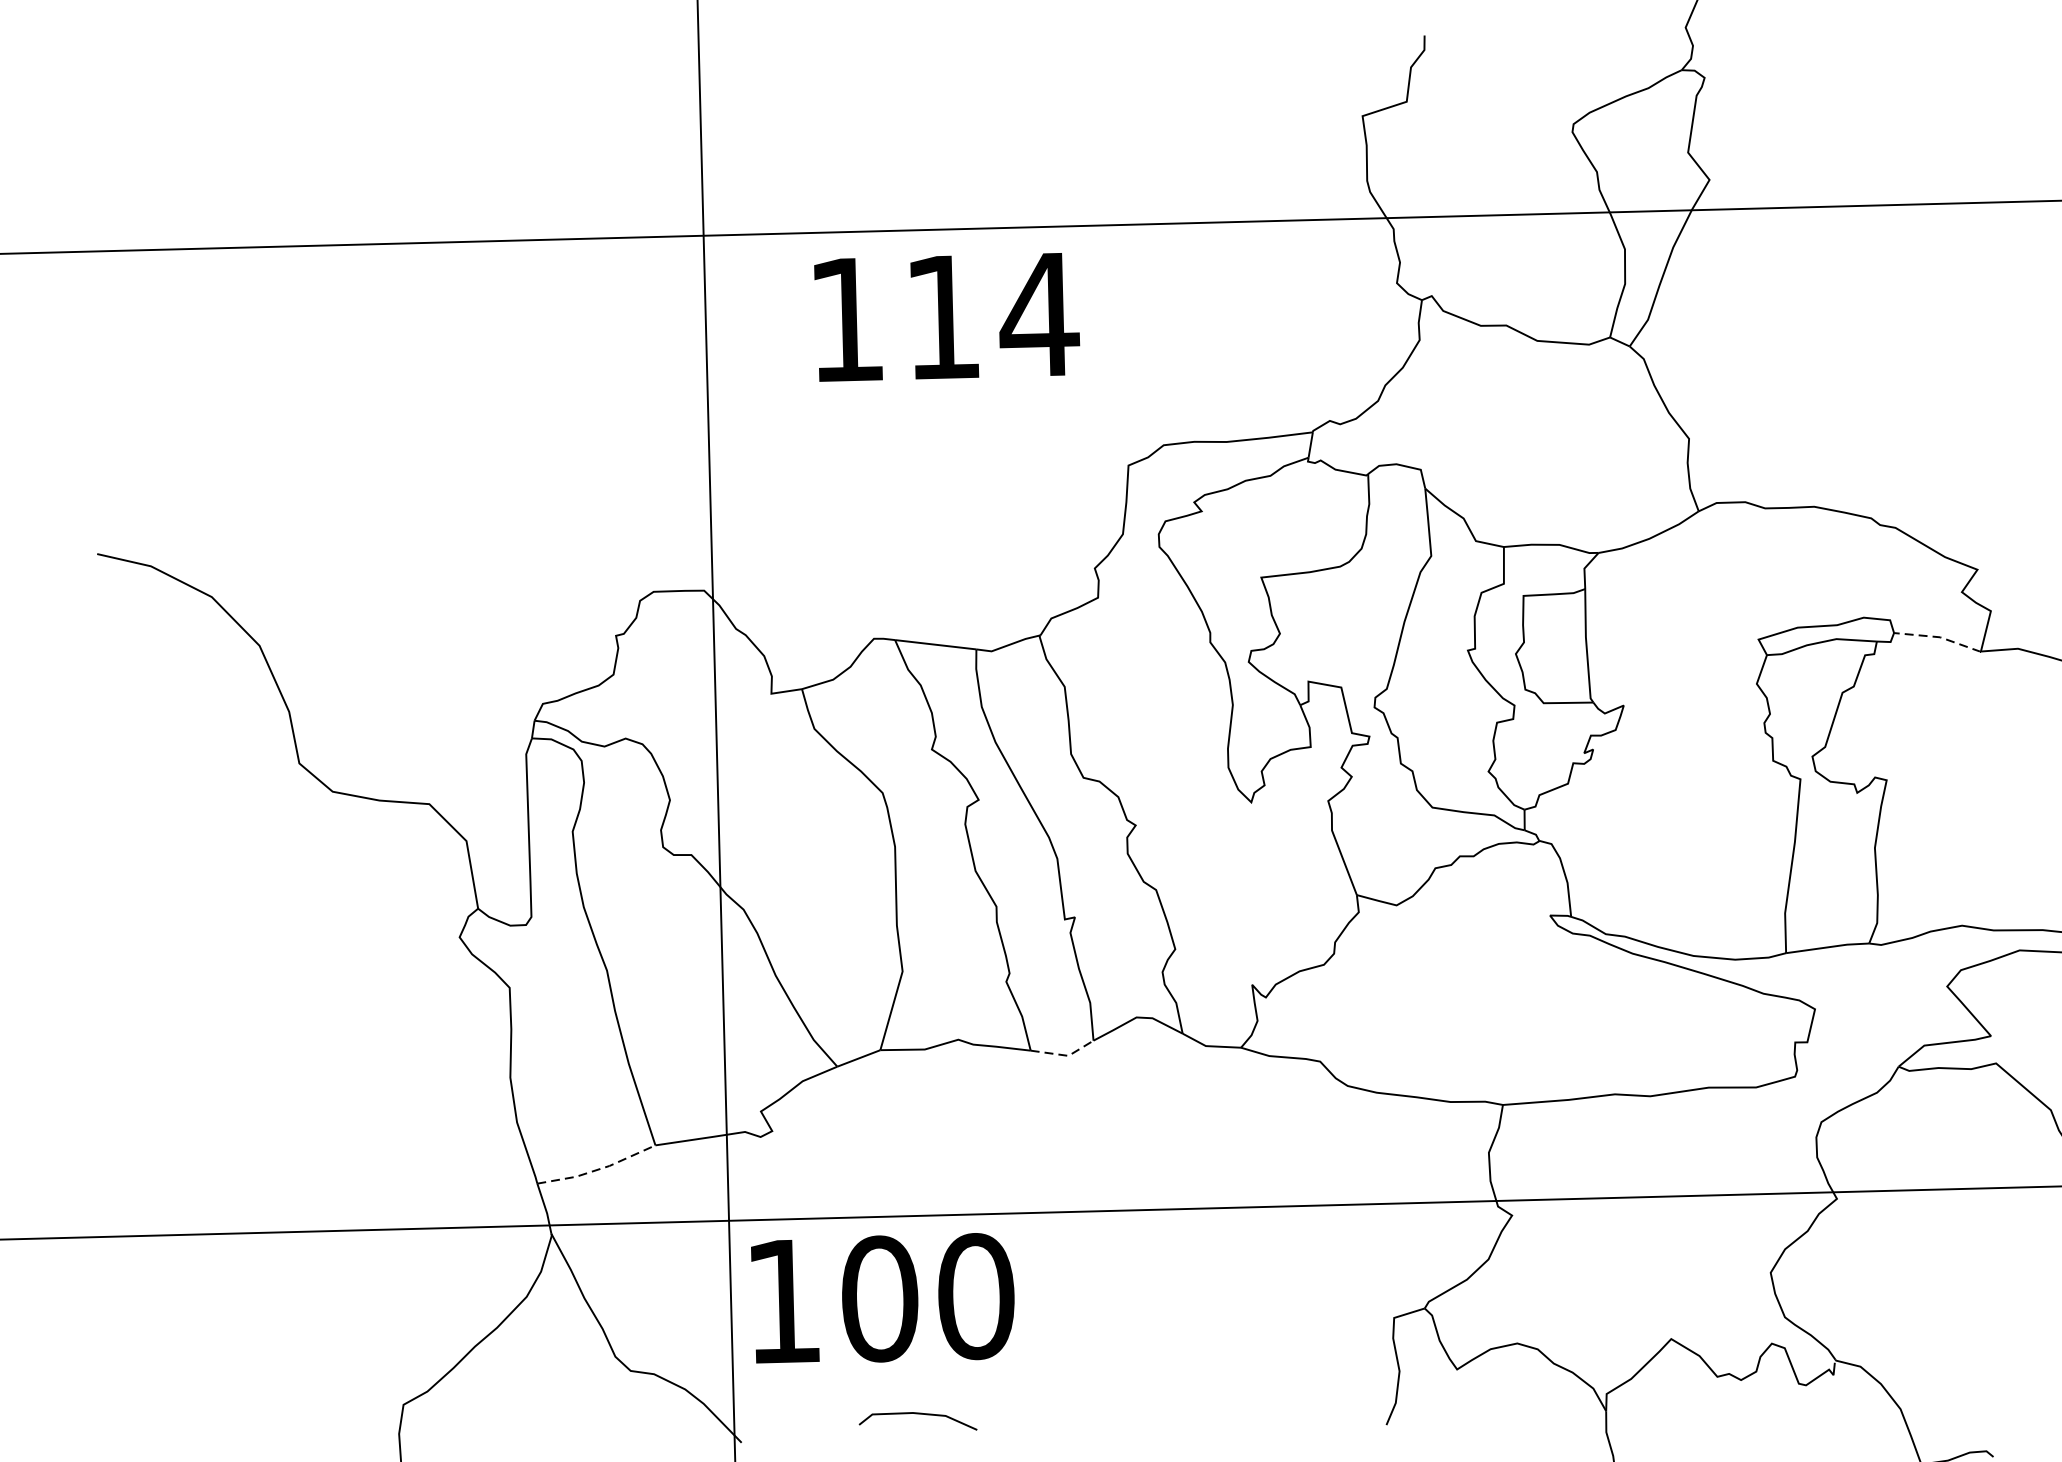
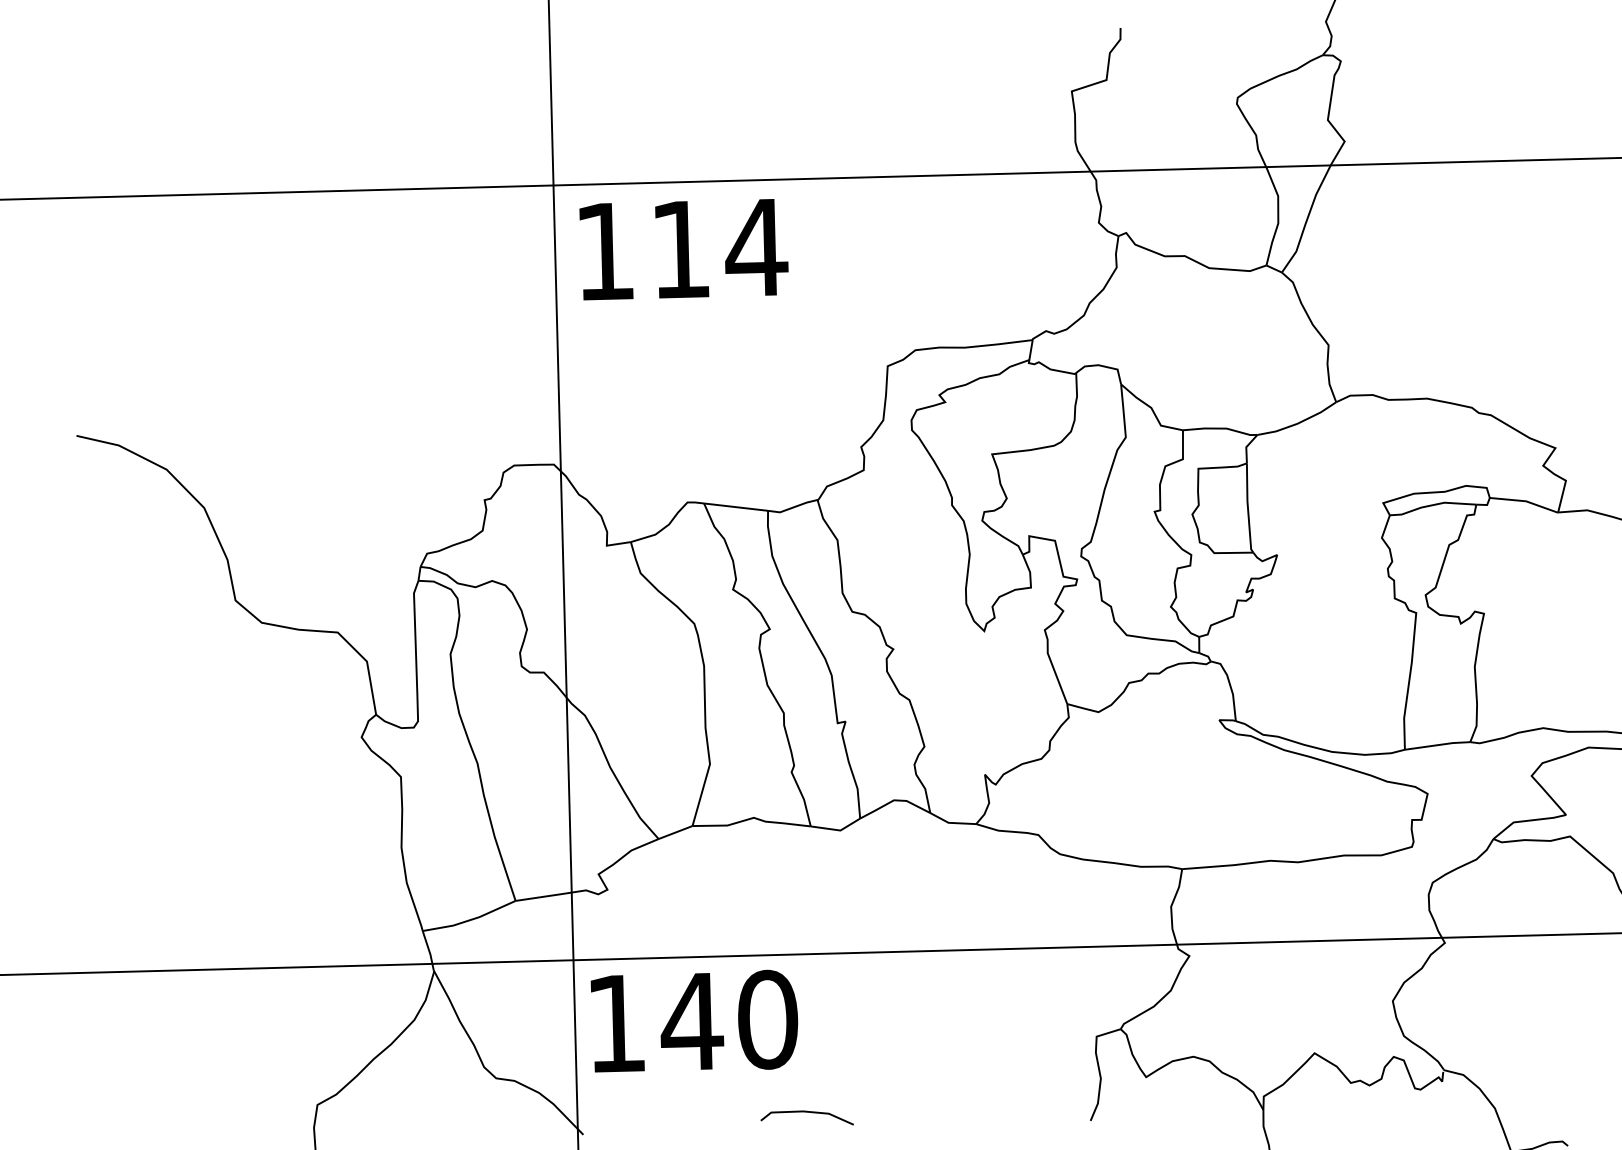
text: (946, 317) -> (683, 249), moved
line: (1940, 637) -> (1526, 501), dashed -> solid
line: (1064, 1055) -> (837, 830), dashed -> solid
line: (599, 1168) -> (471, 919), dashed -> solid
text: (880, 1298) -> (692, 1021), 100 -> 140
line: (917, 1414) -> (806, 1112), moved

